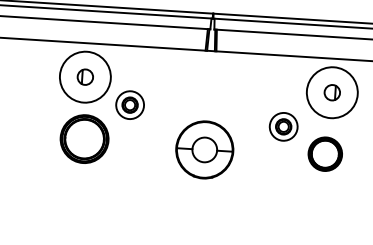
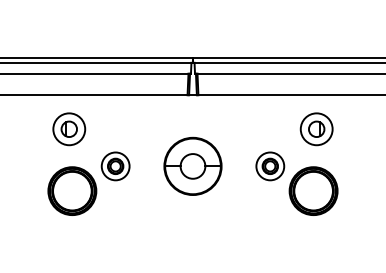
circle: (85, 77) -> (69, 129), size x0.62
circle: (332, 92) -> (316, 129), size x0.62
part: (129, 105) -> (115, 166), moved
part: (204, 149) -> (192, 165), moved
part: (325, 153) -> (313, 190), size x1.43

